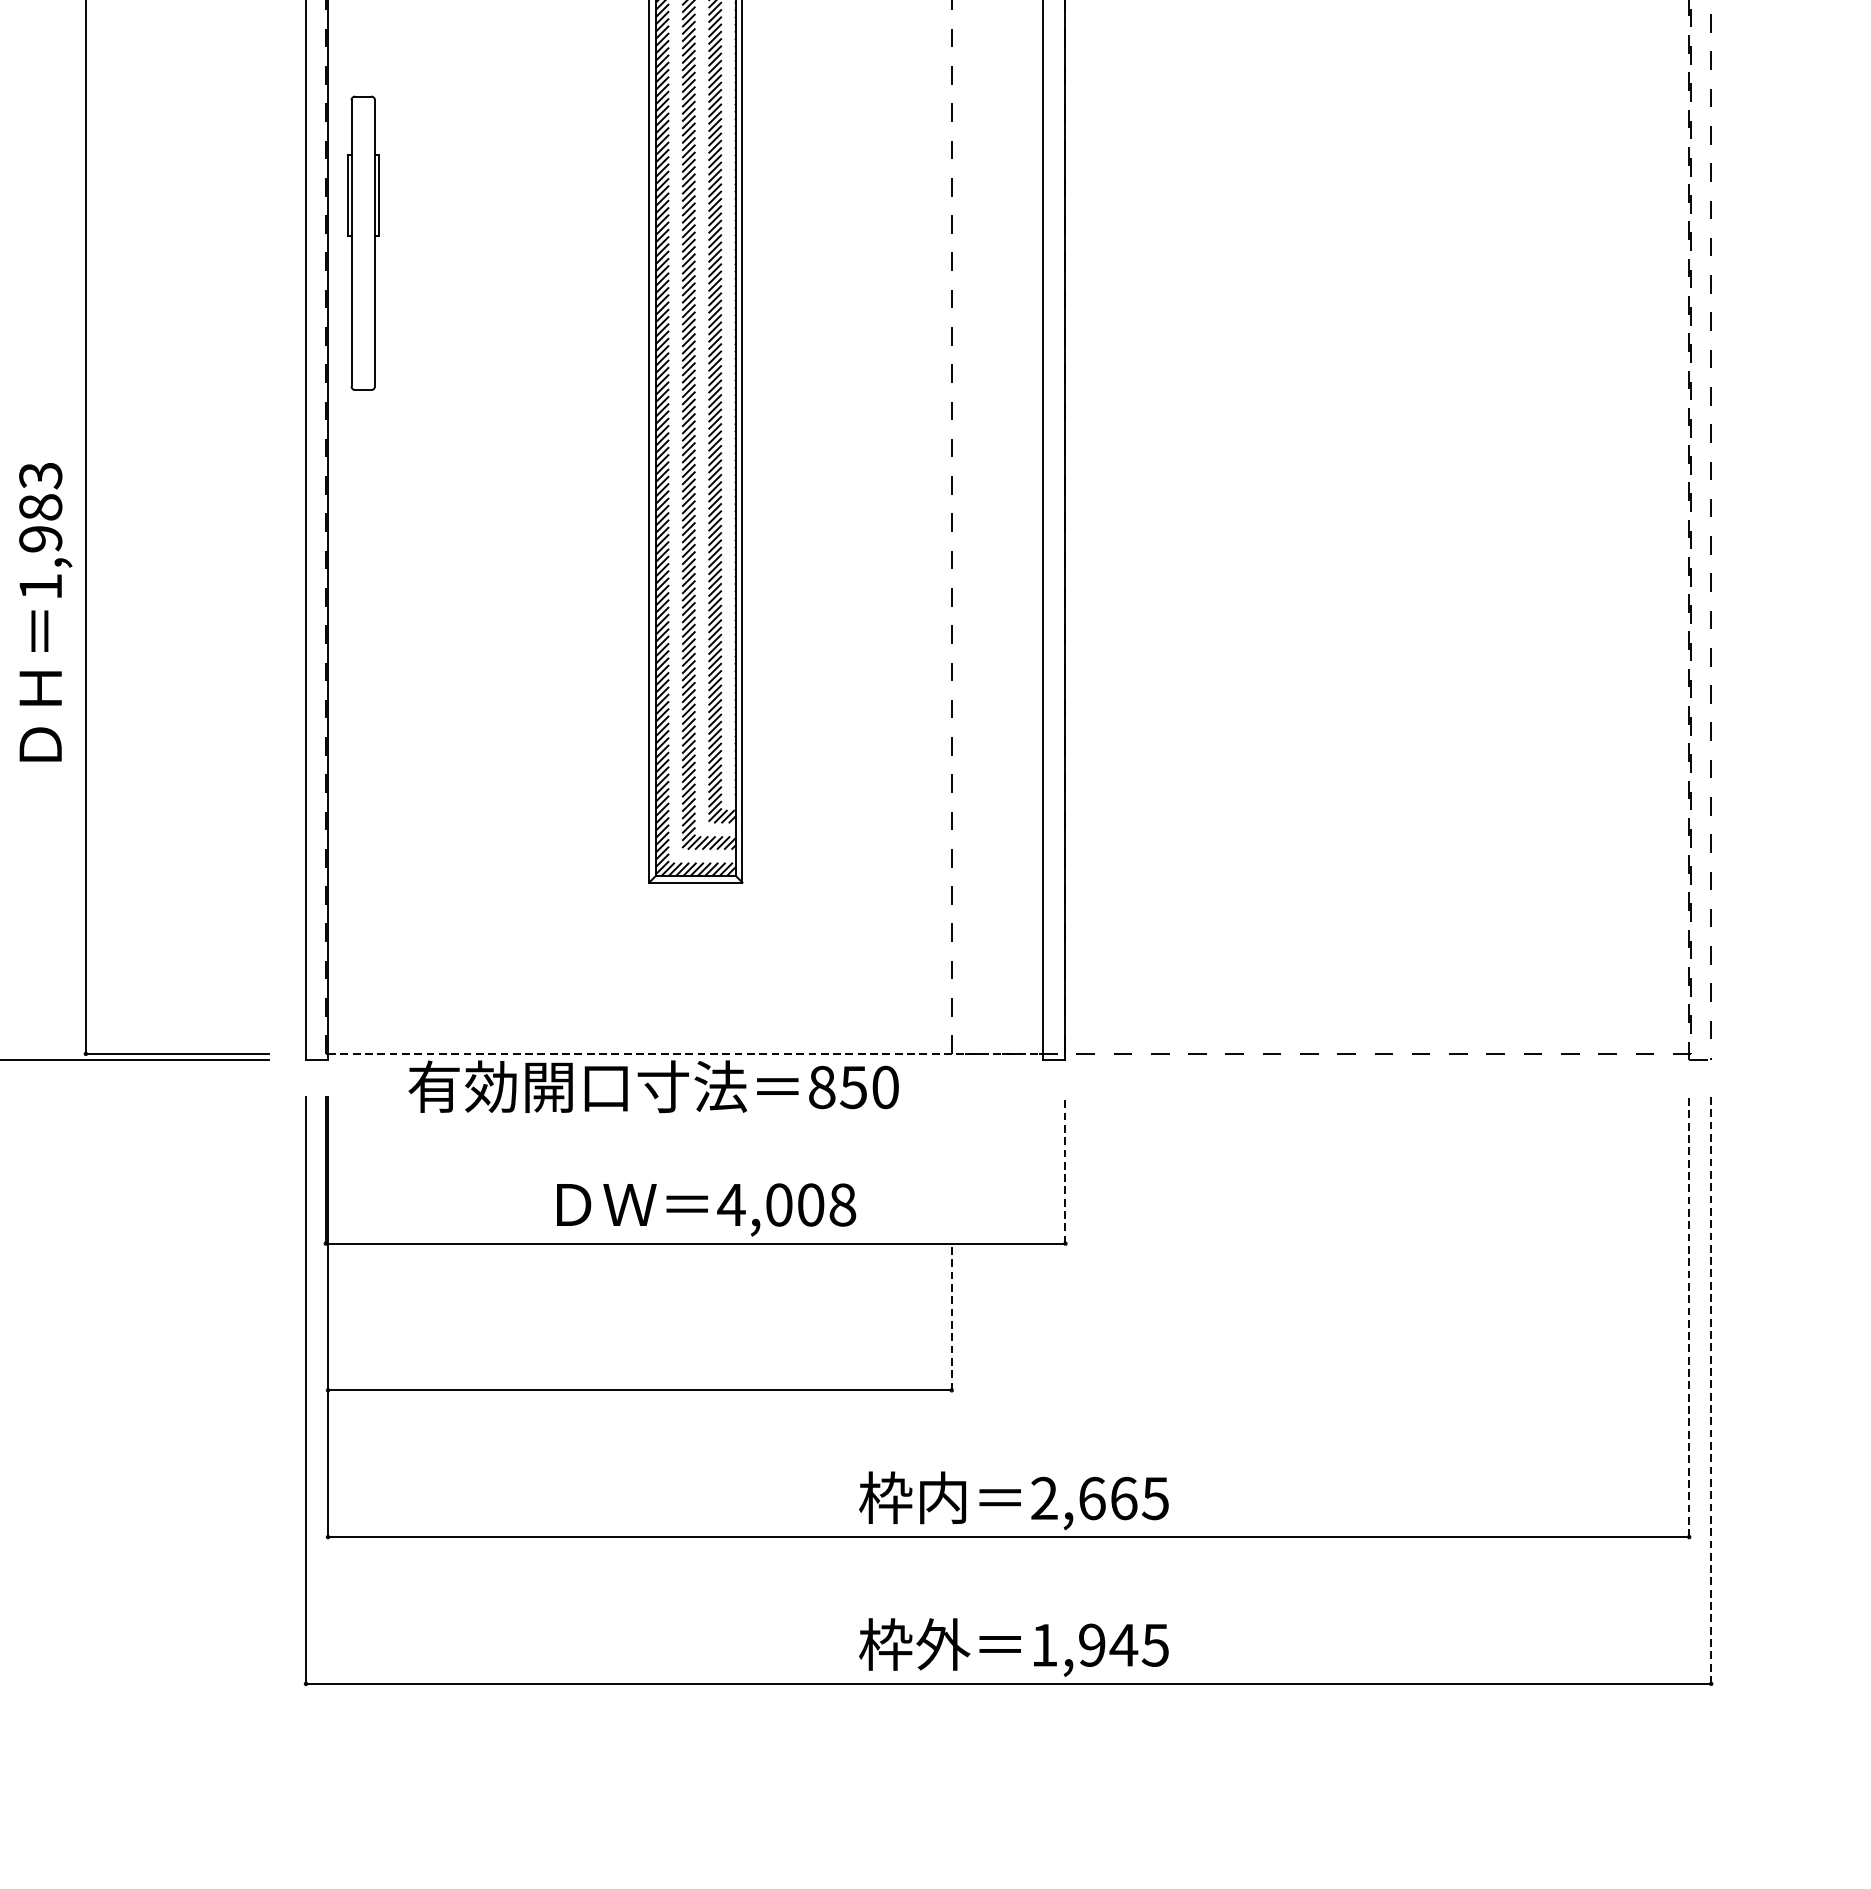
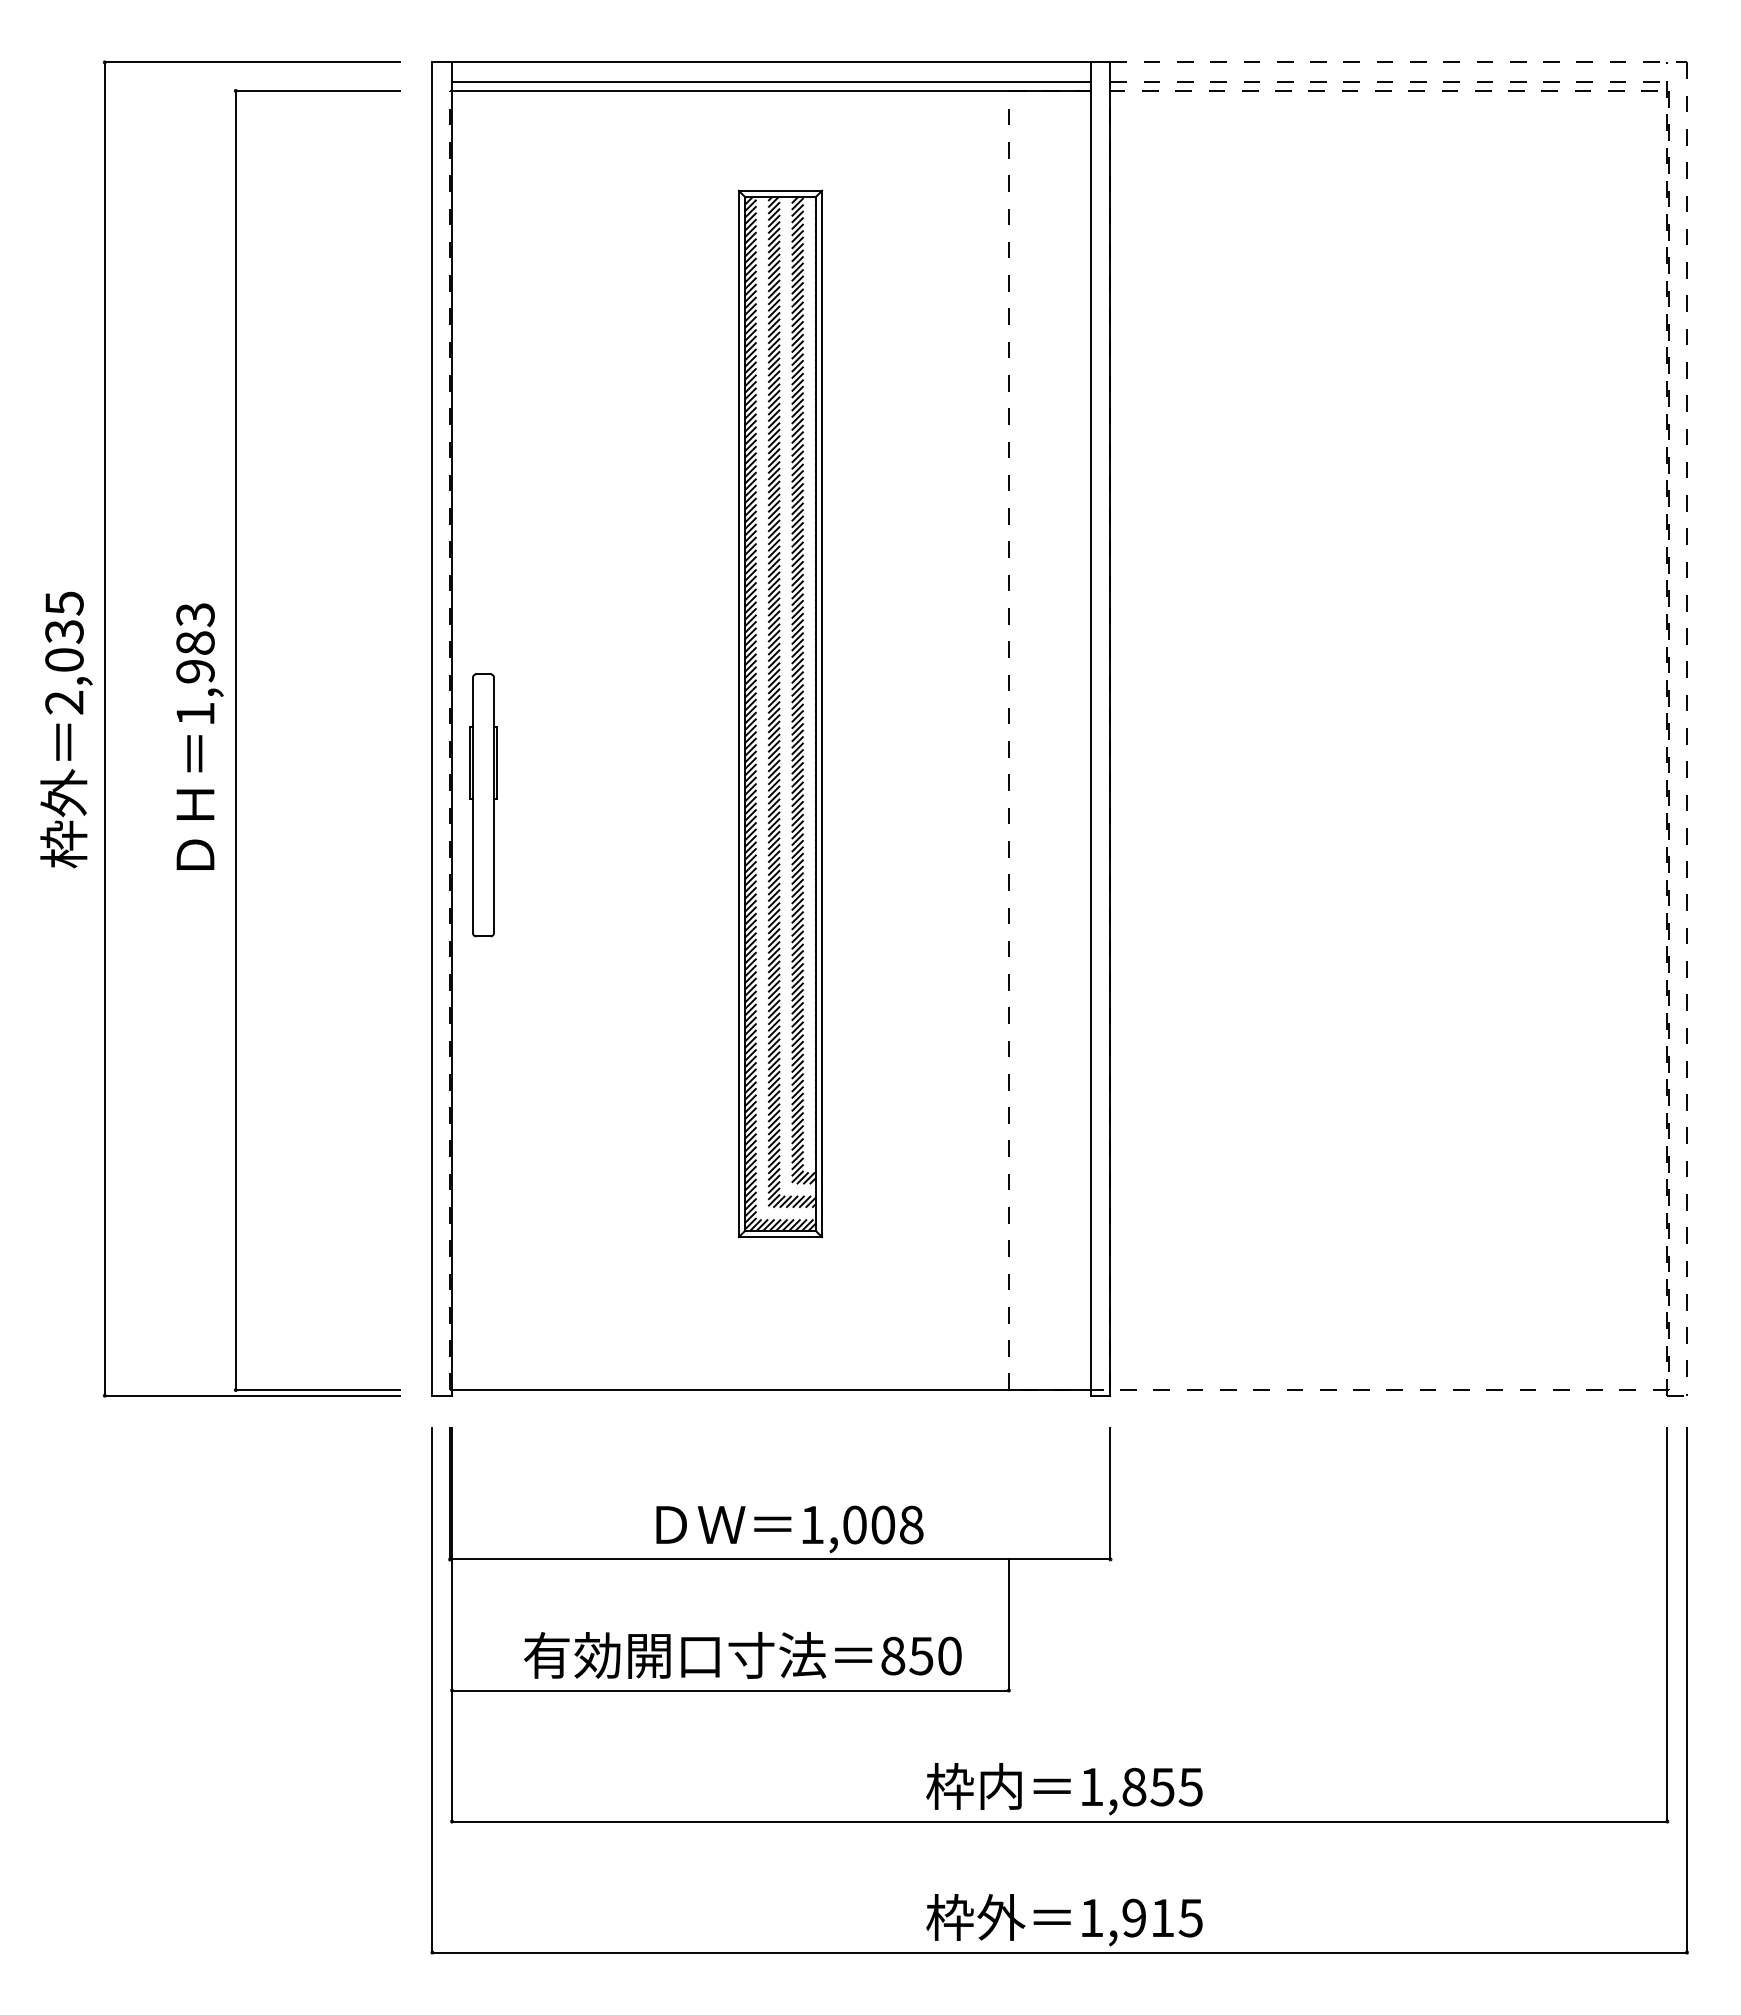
part: (363, 243) -> (483, 805), moved
text: (45, 611) -> (199, 736), moved
line: (685, 1054) -> (771, 1390), dashed -> solid
text: (653, 1086) -> (742, 1655), moved
line: (1065, 1169) -> (1110, 1493), dashed -> solid
text: (731, 1204) -> (812, 1524), 4,008 -> 1,008
line: (951, 1316) -> (1008, 1624), dashed -> solid
line: (1689, 1316) -> (1667, 1624), dashed -> solid
line: (1711, 1390) -> (1687, 1690), dashed -> solid
text: (1084, 1497) -> (1127, 1786), 2,665 -> 1,855
text: (1123, 1644) -> (1162, 1917), 1,945 -> 1,915

